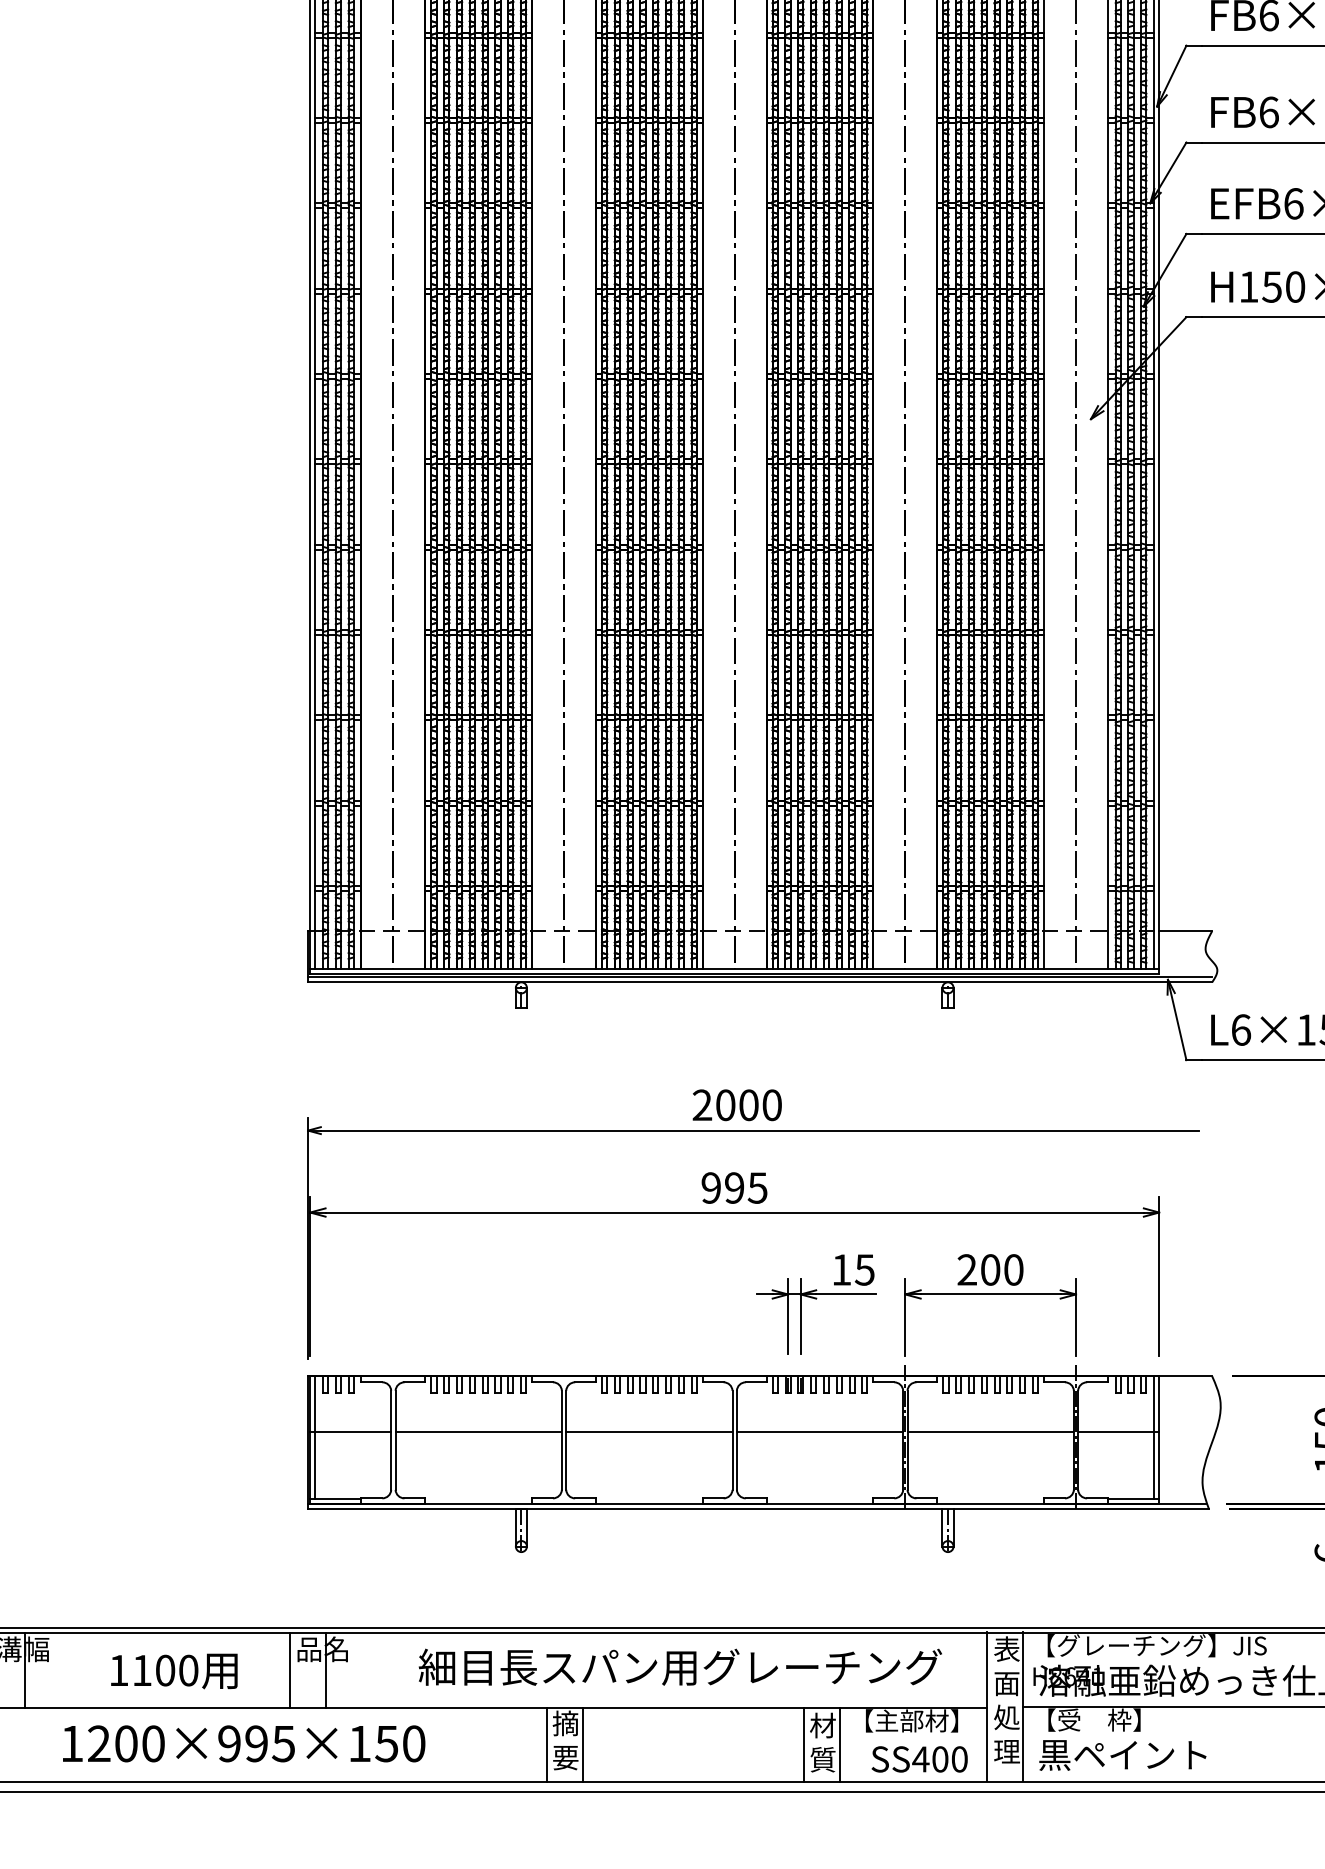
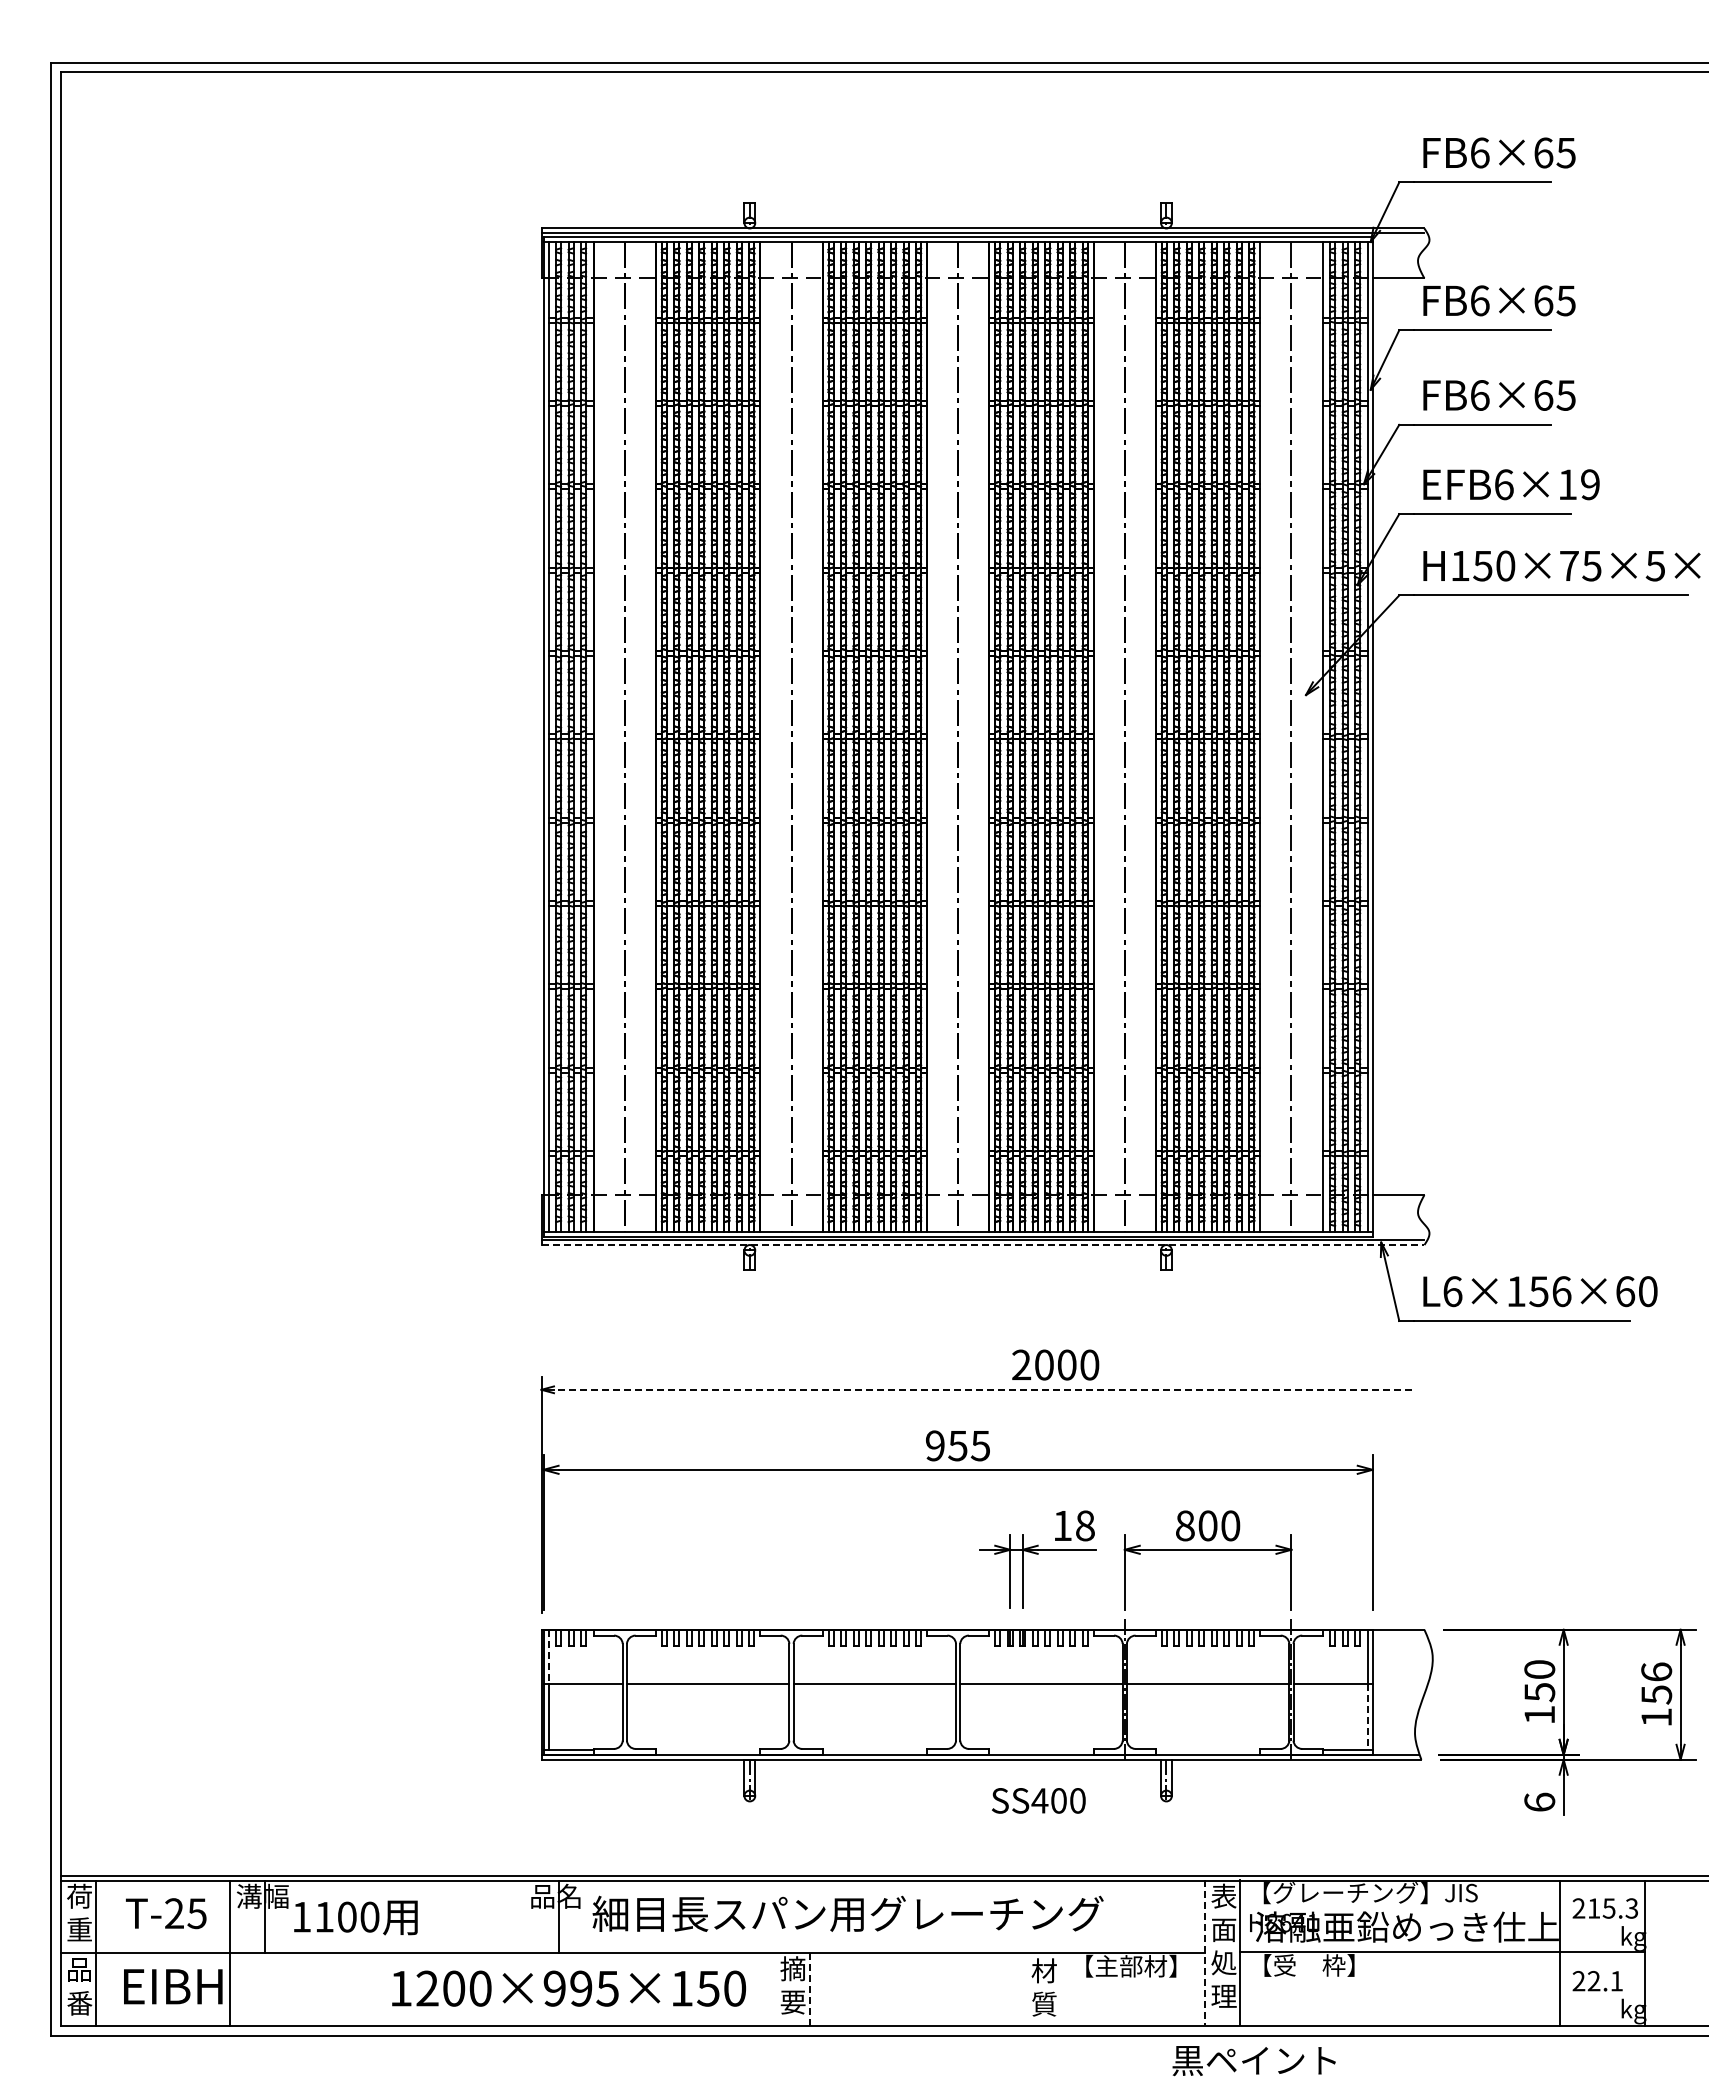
line: (760, 982) -> (983, 1245), solid -> dashed
text: (737, 1104) -> (1055, 1364), moved
line: (759, 1130) -> (982, 1389), solid -> dashed
text: (734, 1187) -> (957, 1445), 995 -> 955
text: (864, 1269) -> (1084, 1525), 15 -> 18
text: (966, 1269) -> (1184, 1525), 200 -> 800
line: (315, 1404) -> (548, 1657), solid -> dashed
line: (1153, 1465) -> (1367, 1716), solid -> dashed
text: (679, 1666) -> (847, 1913), moved
line: (289, 1669) -> (523, 1916), removed
text: (173, 1670) -> (355, 1917), moved
line: (986, 1706) -> (1204, 1952), solid -> dashed
text: (243, 1743) -> (568, 1988), moved
line: (546, 1744) -> (774, 1989), removed
line: (804, 1744) -> (1026, 1989), removed
line: (840, 1744) -> (1061, 1989), removed
line: (582, 1745) -> (809, 1990), solid -> dashed
text: (1122, 1755) -> (1253, 2061), moved
text: (919, 1759) -> (1038, 1800), moved

